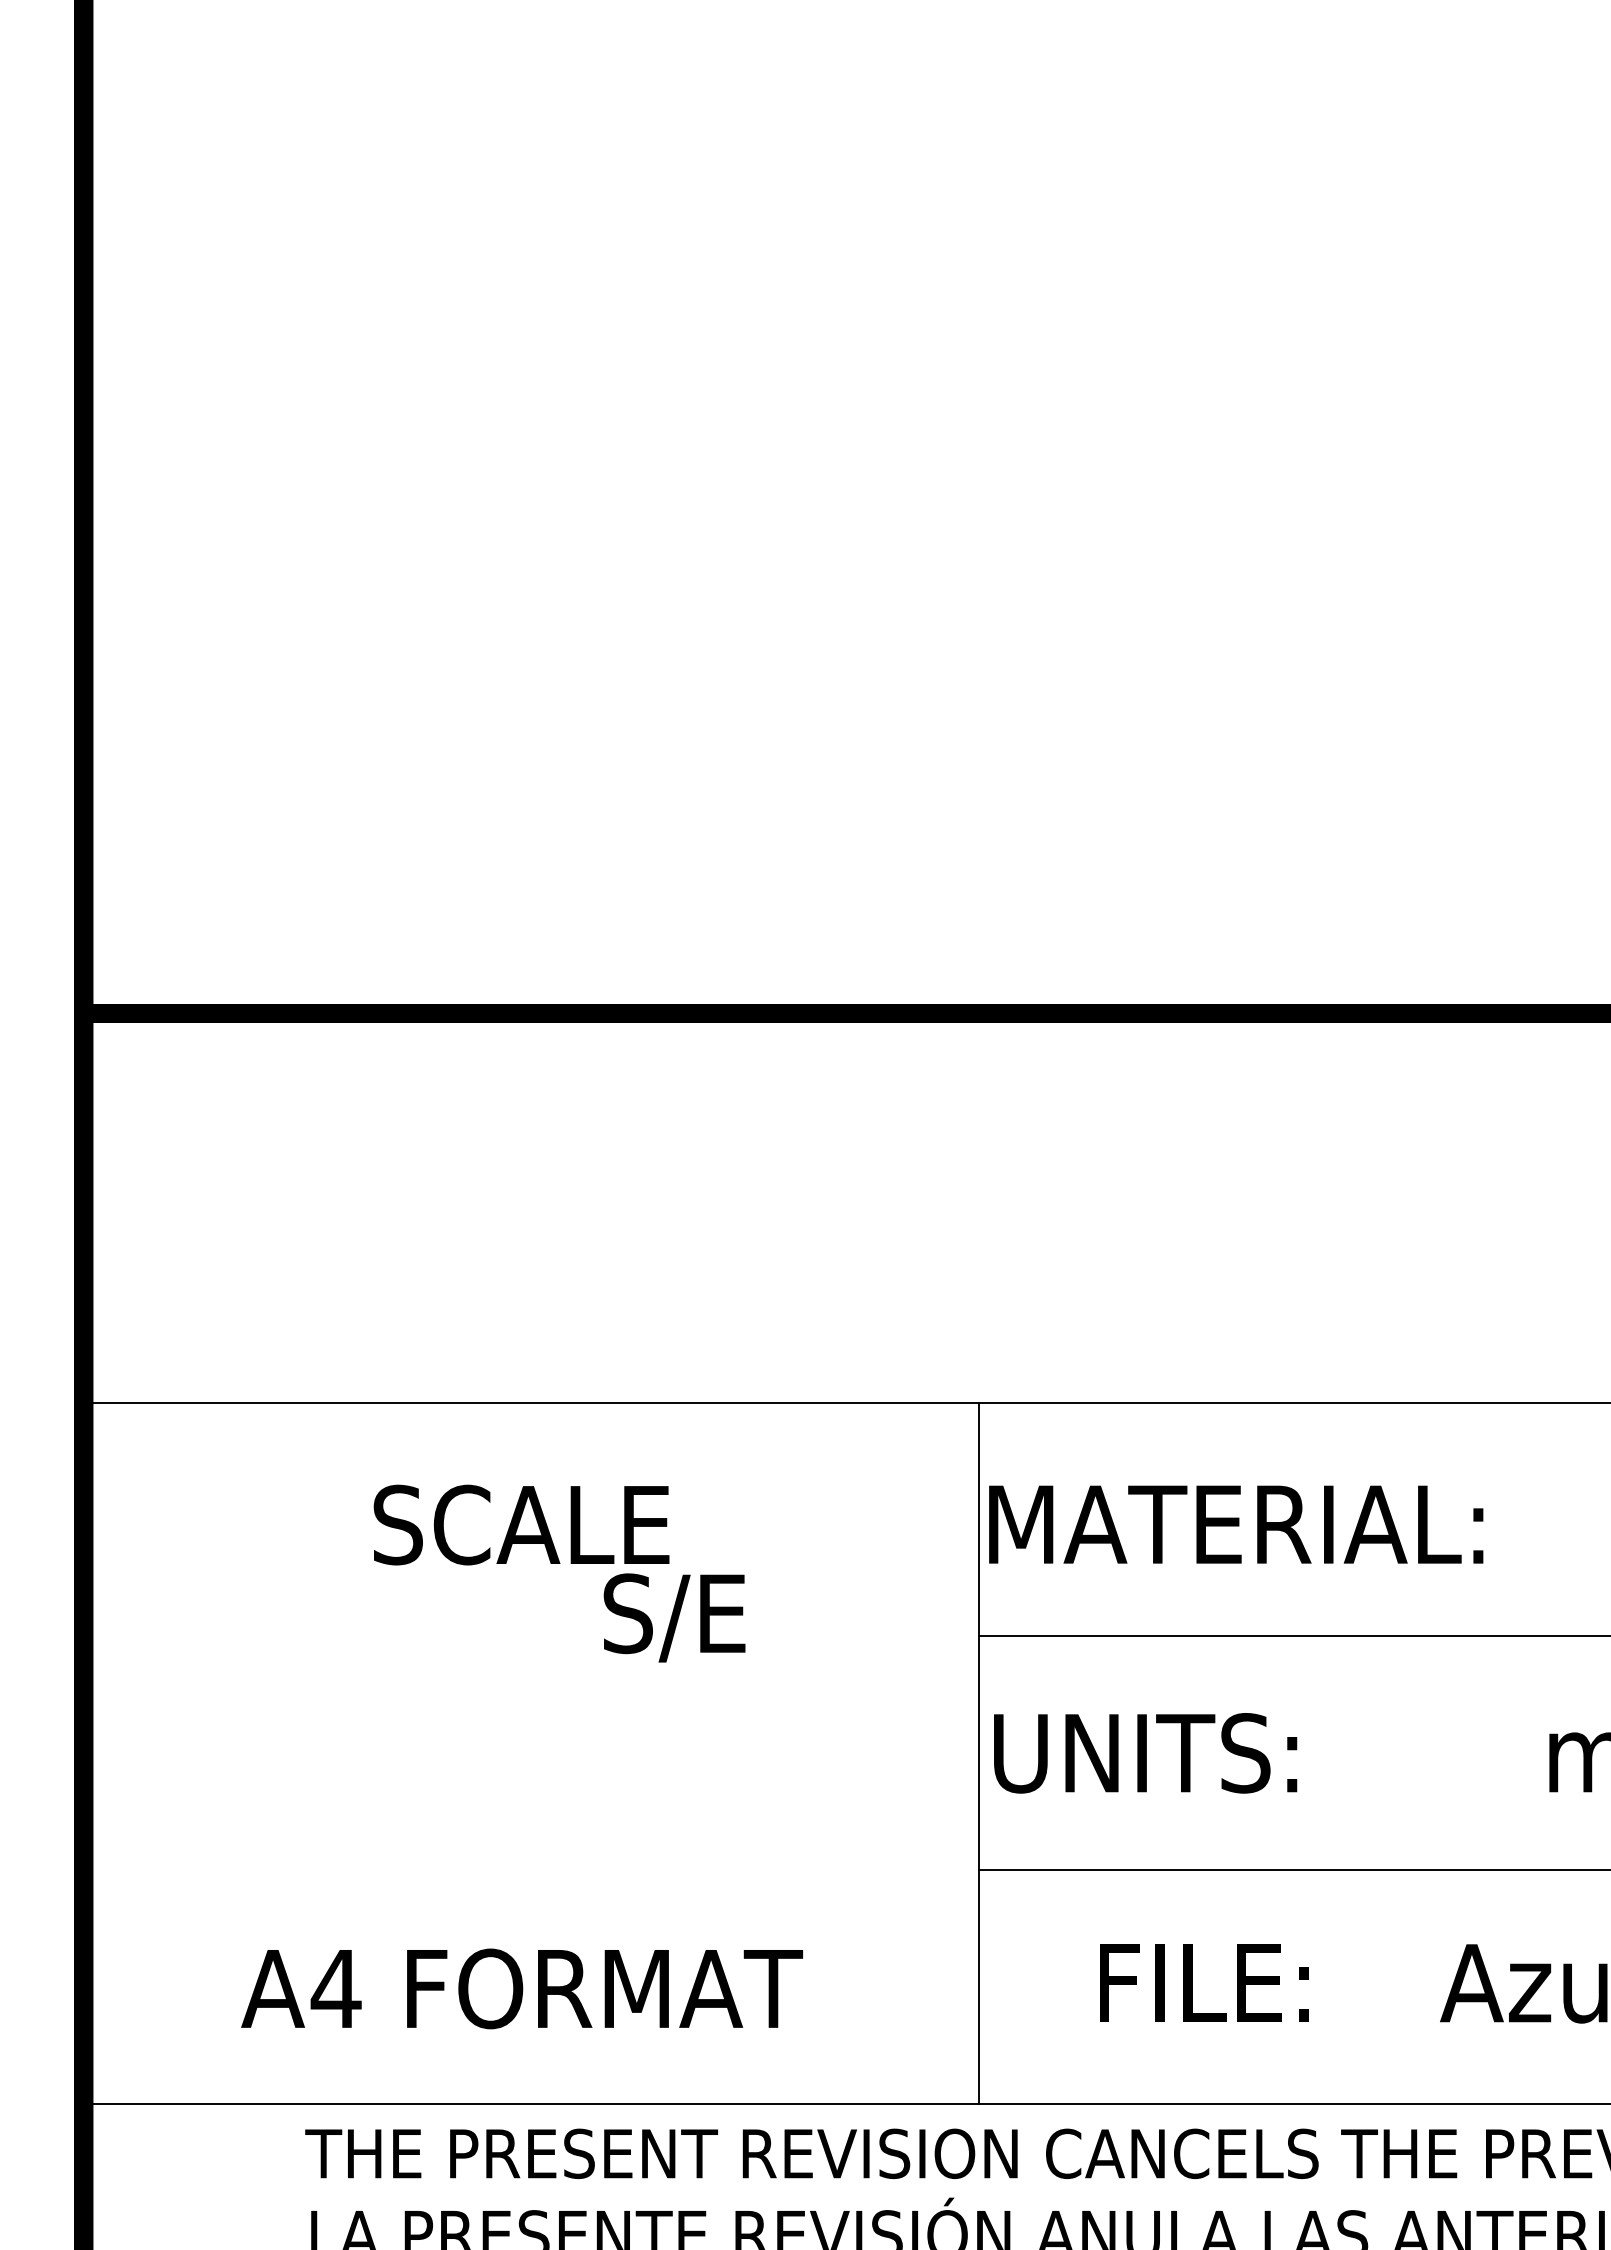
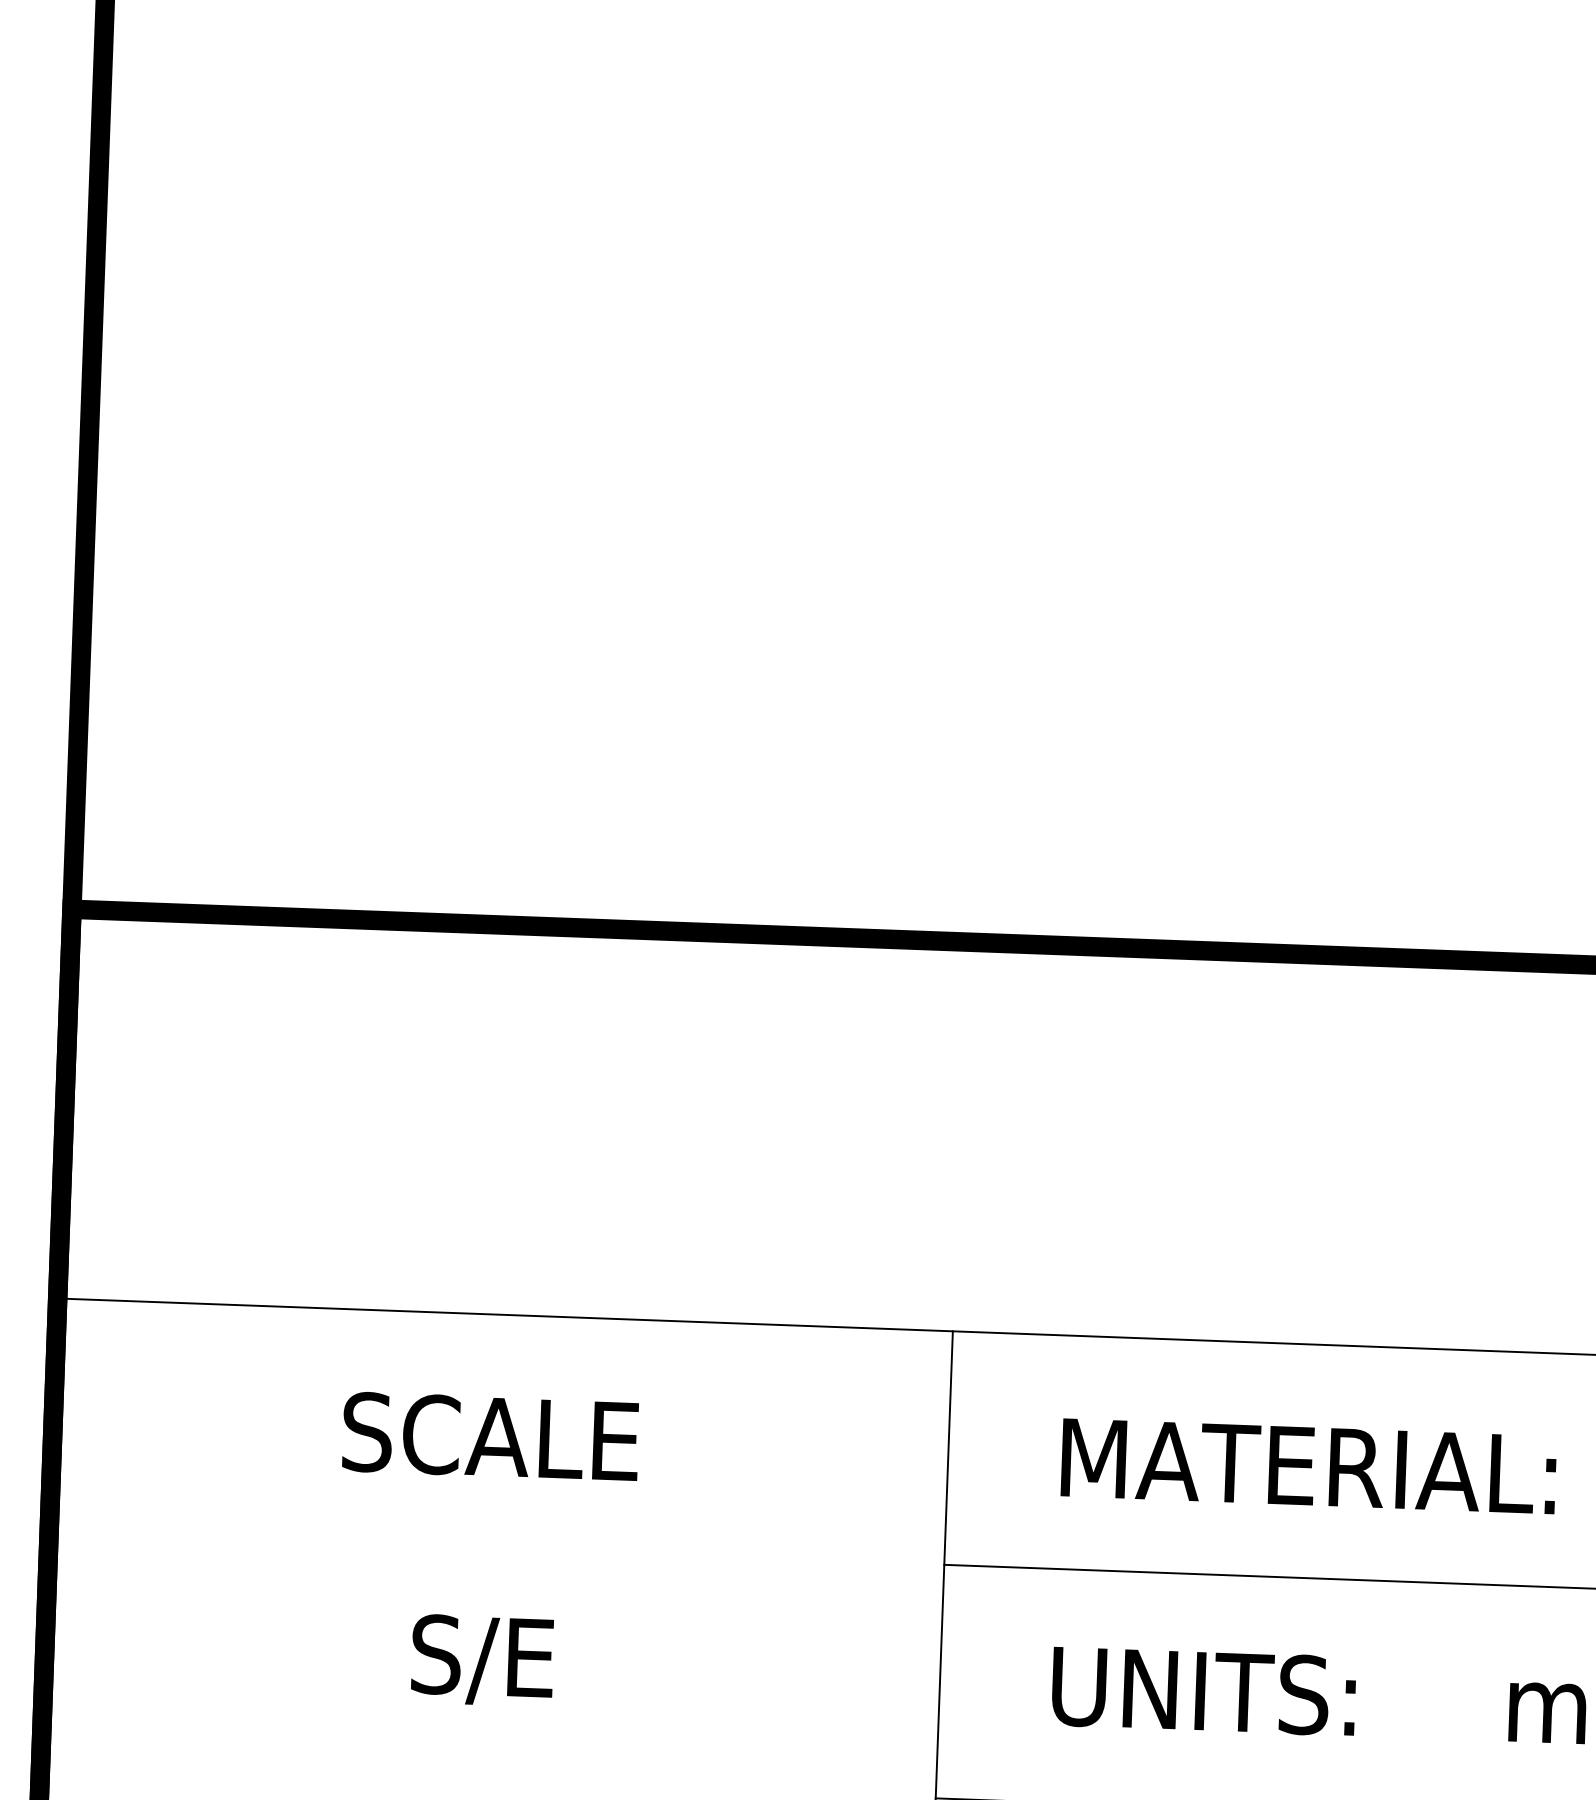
text: (1236, 1524) -> (1309, 1466), moved
text: (674, 1617) -> (482, 1660), moved
text: (1145, 1753) -> (1203, 1691), moved

